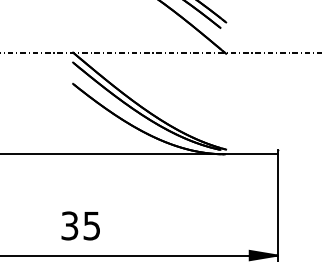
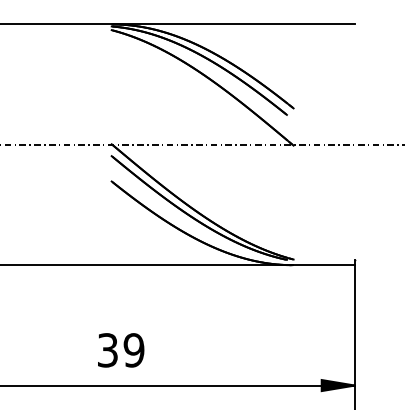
text: (91, 226) -> (133, 350), 35 -> 39

